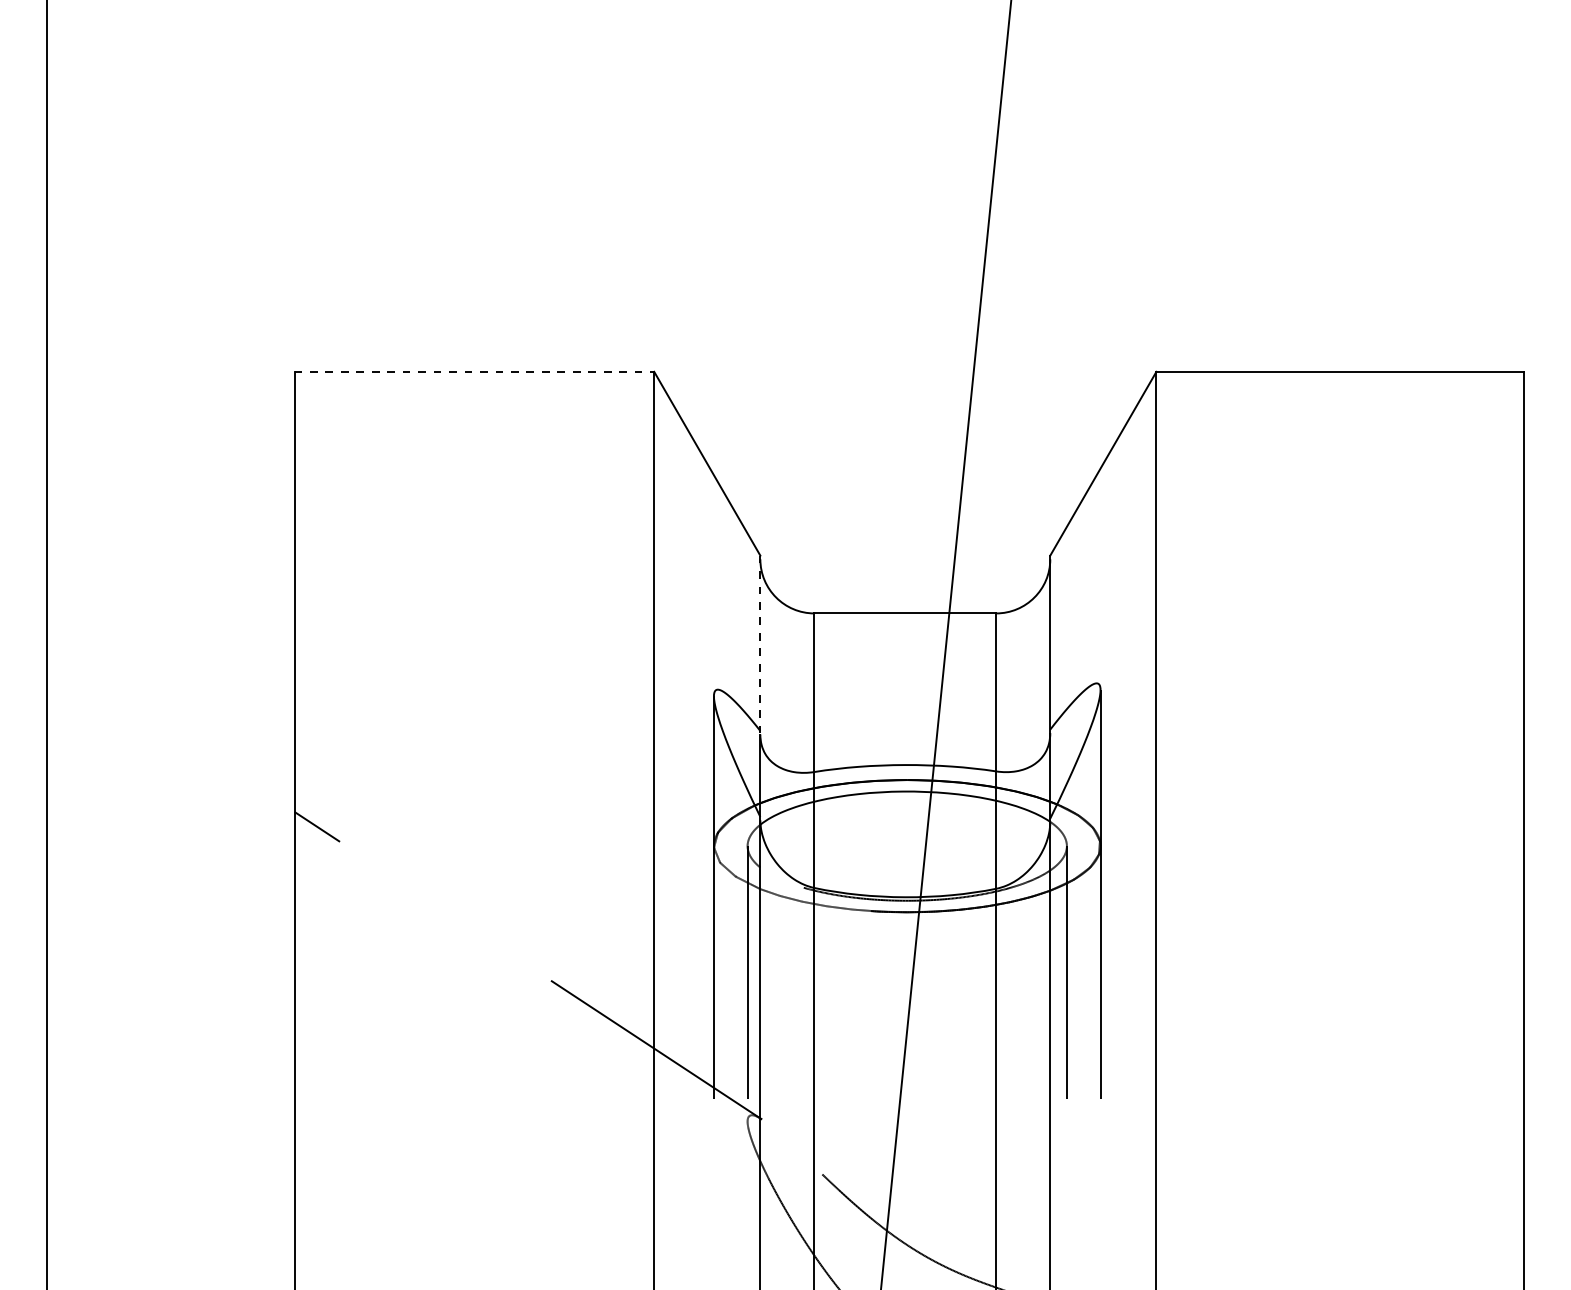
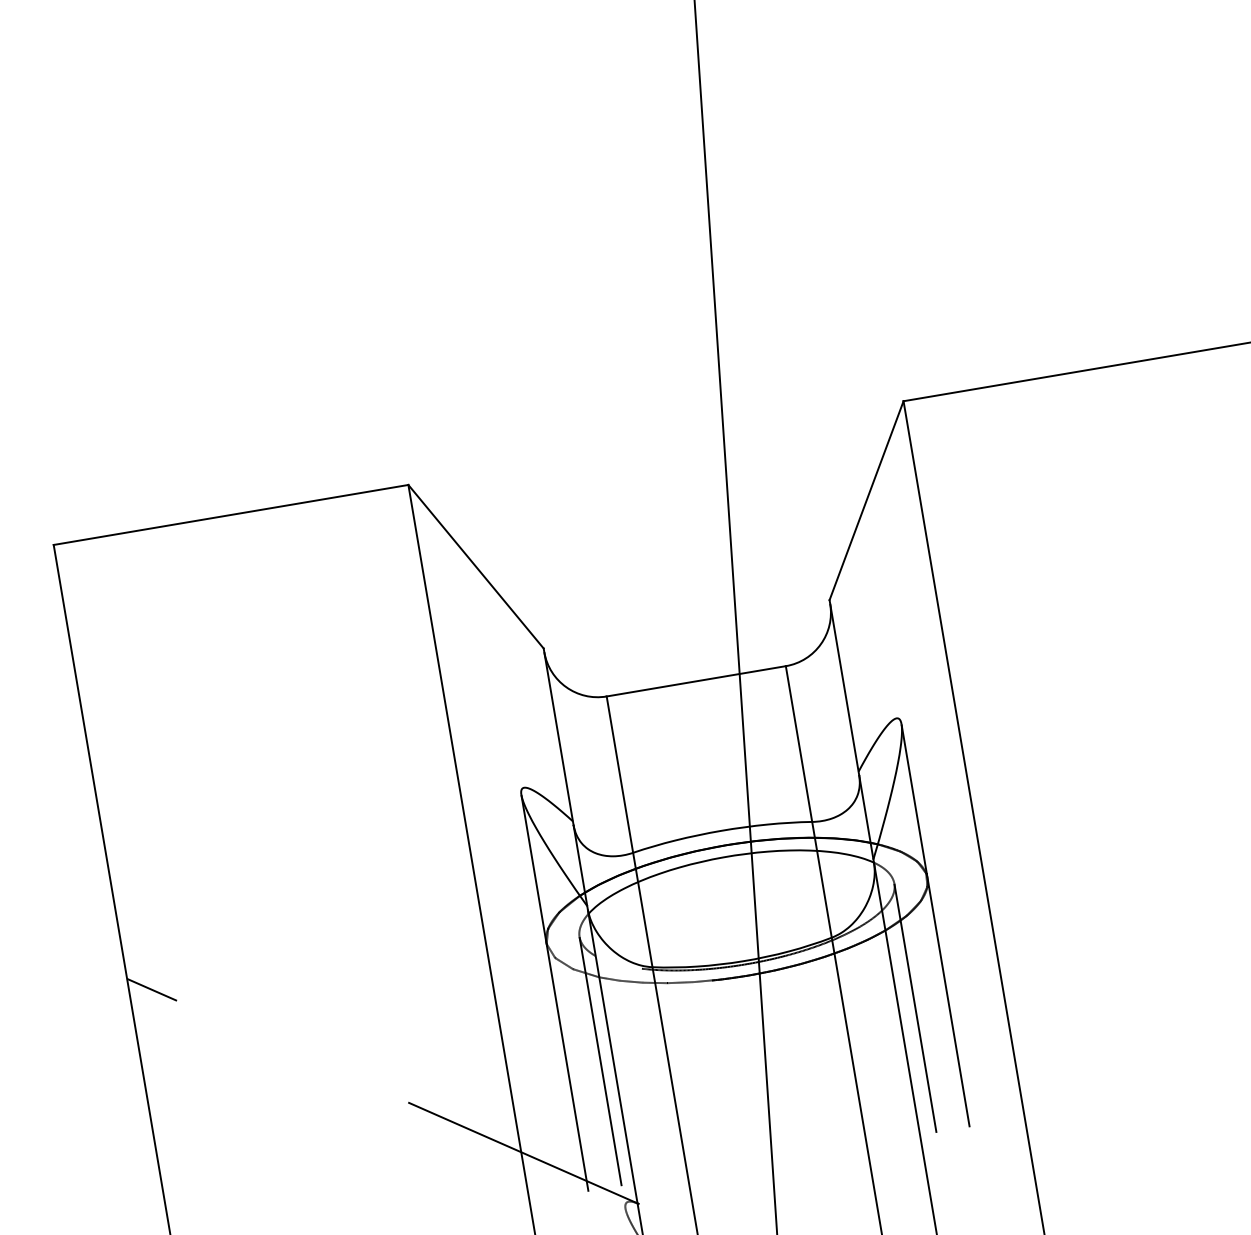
line: (474, 371) -> (231, 514), dashed -> solid
line: (760, 645) -> (558, 737), dashed -> solid

